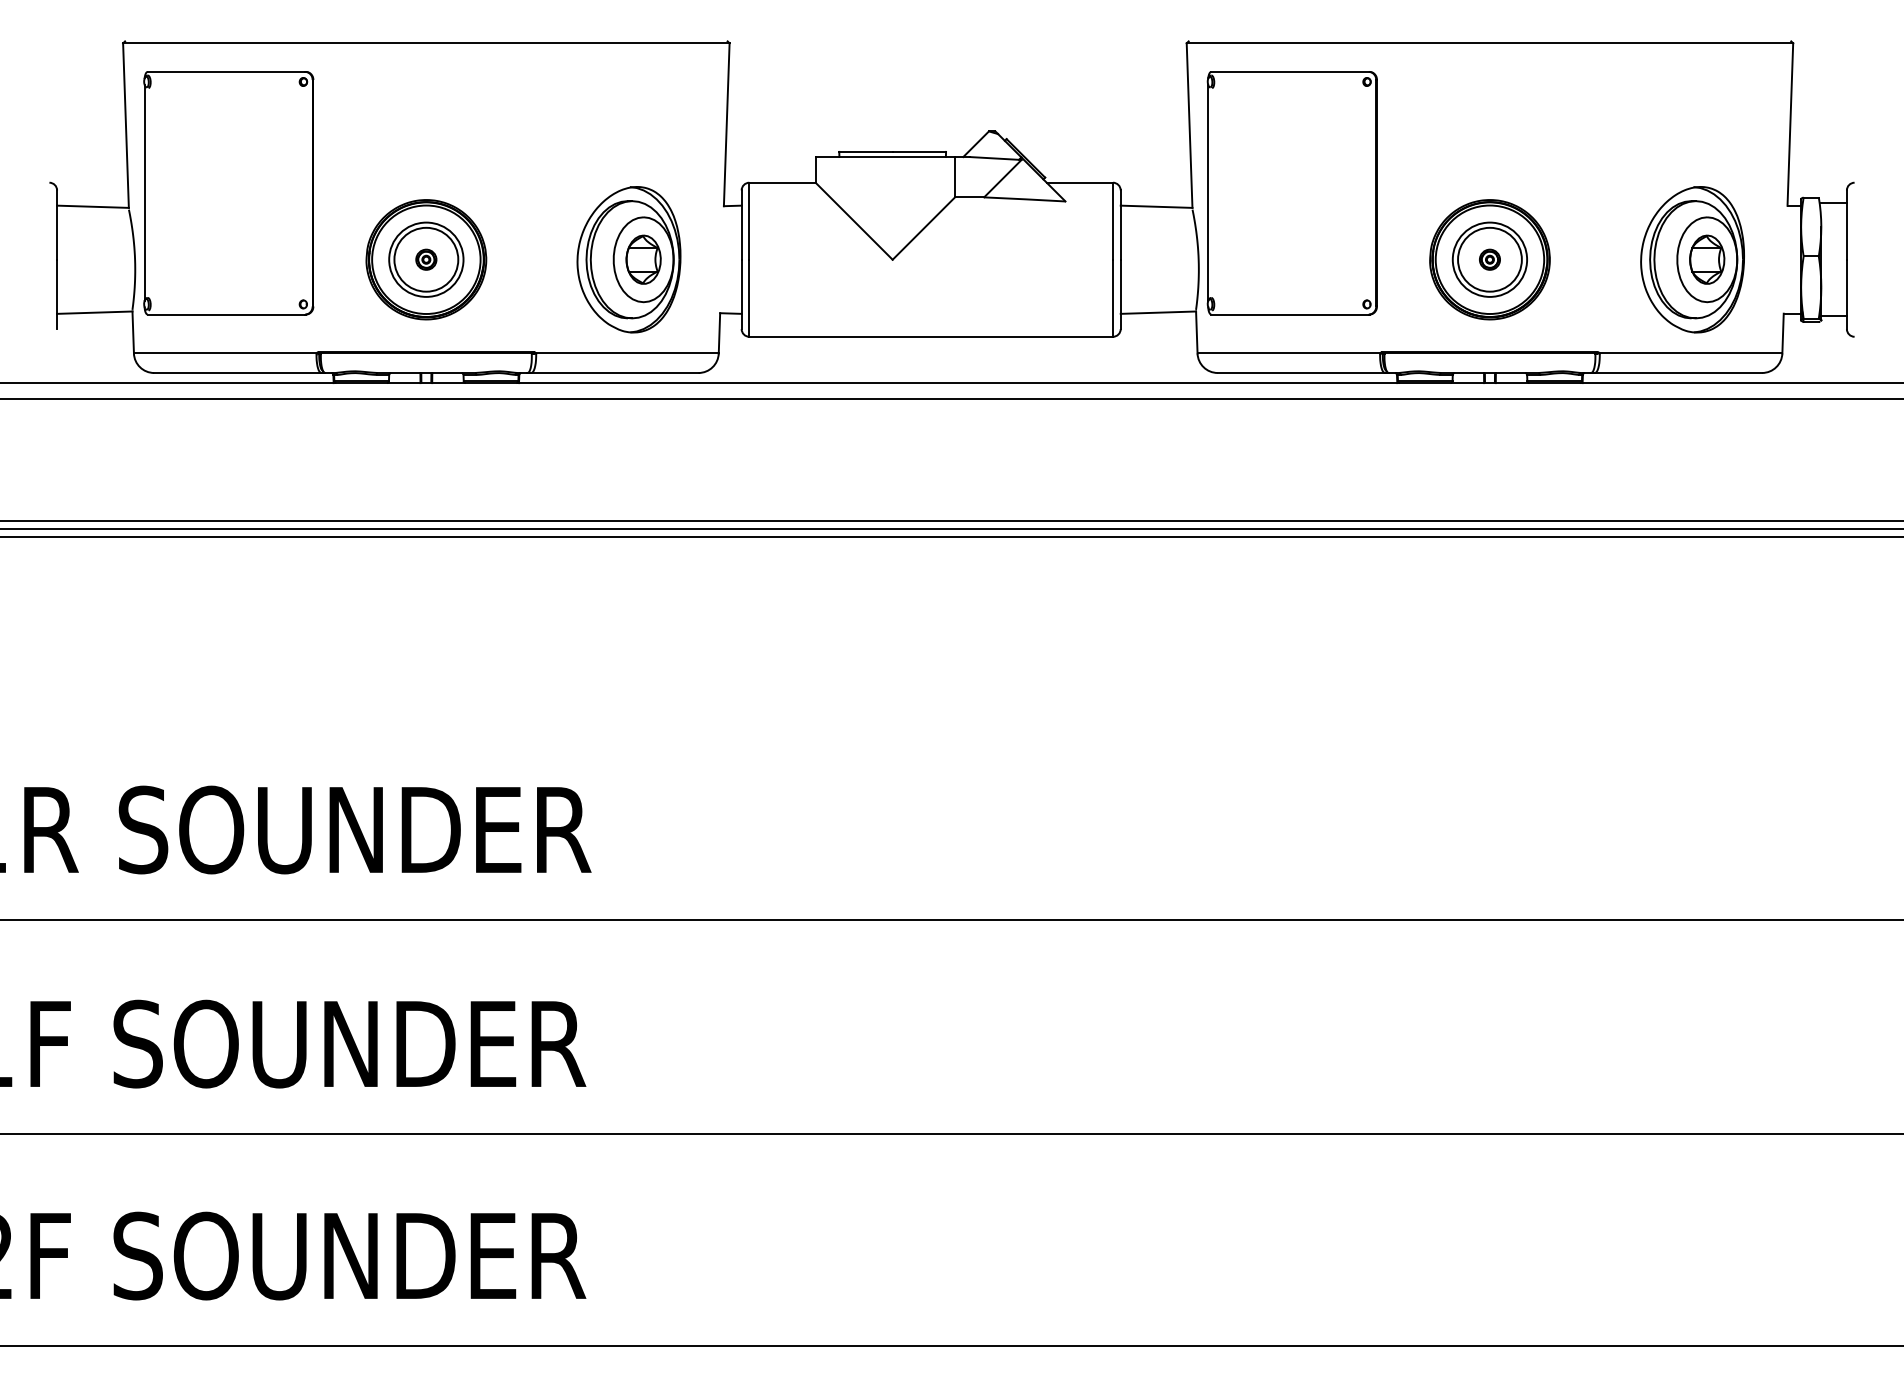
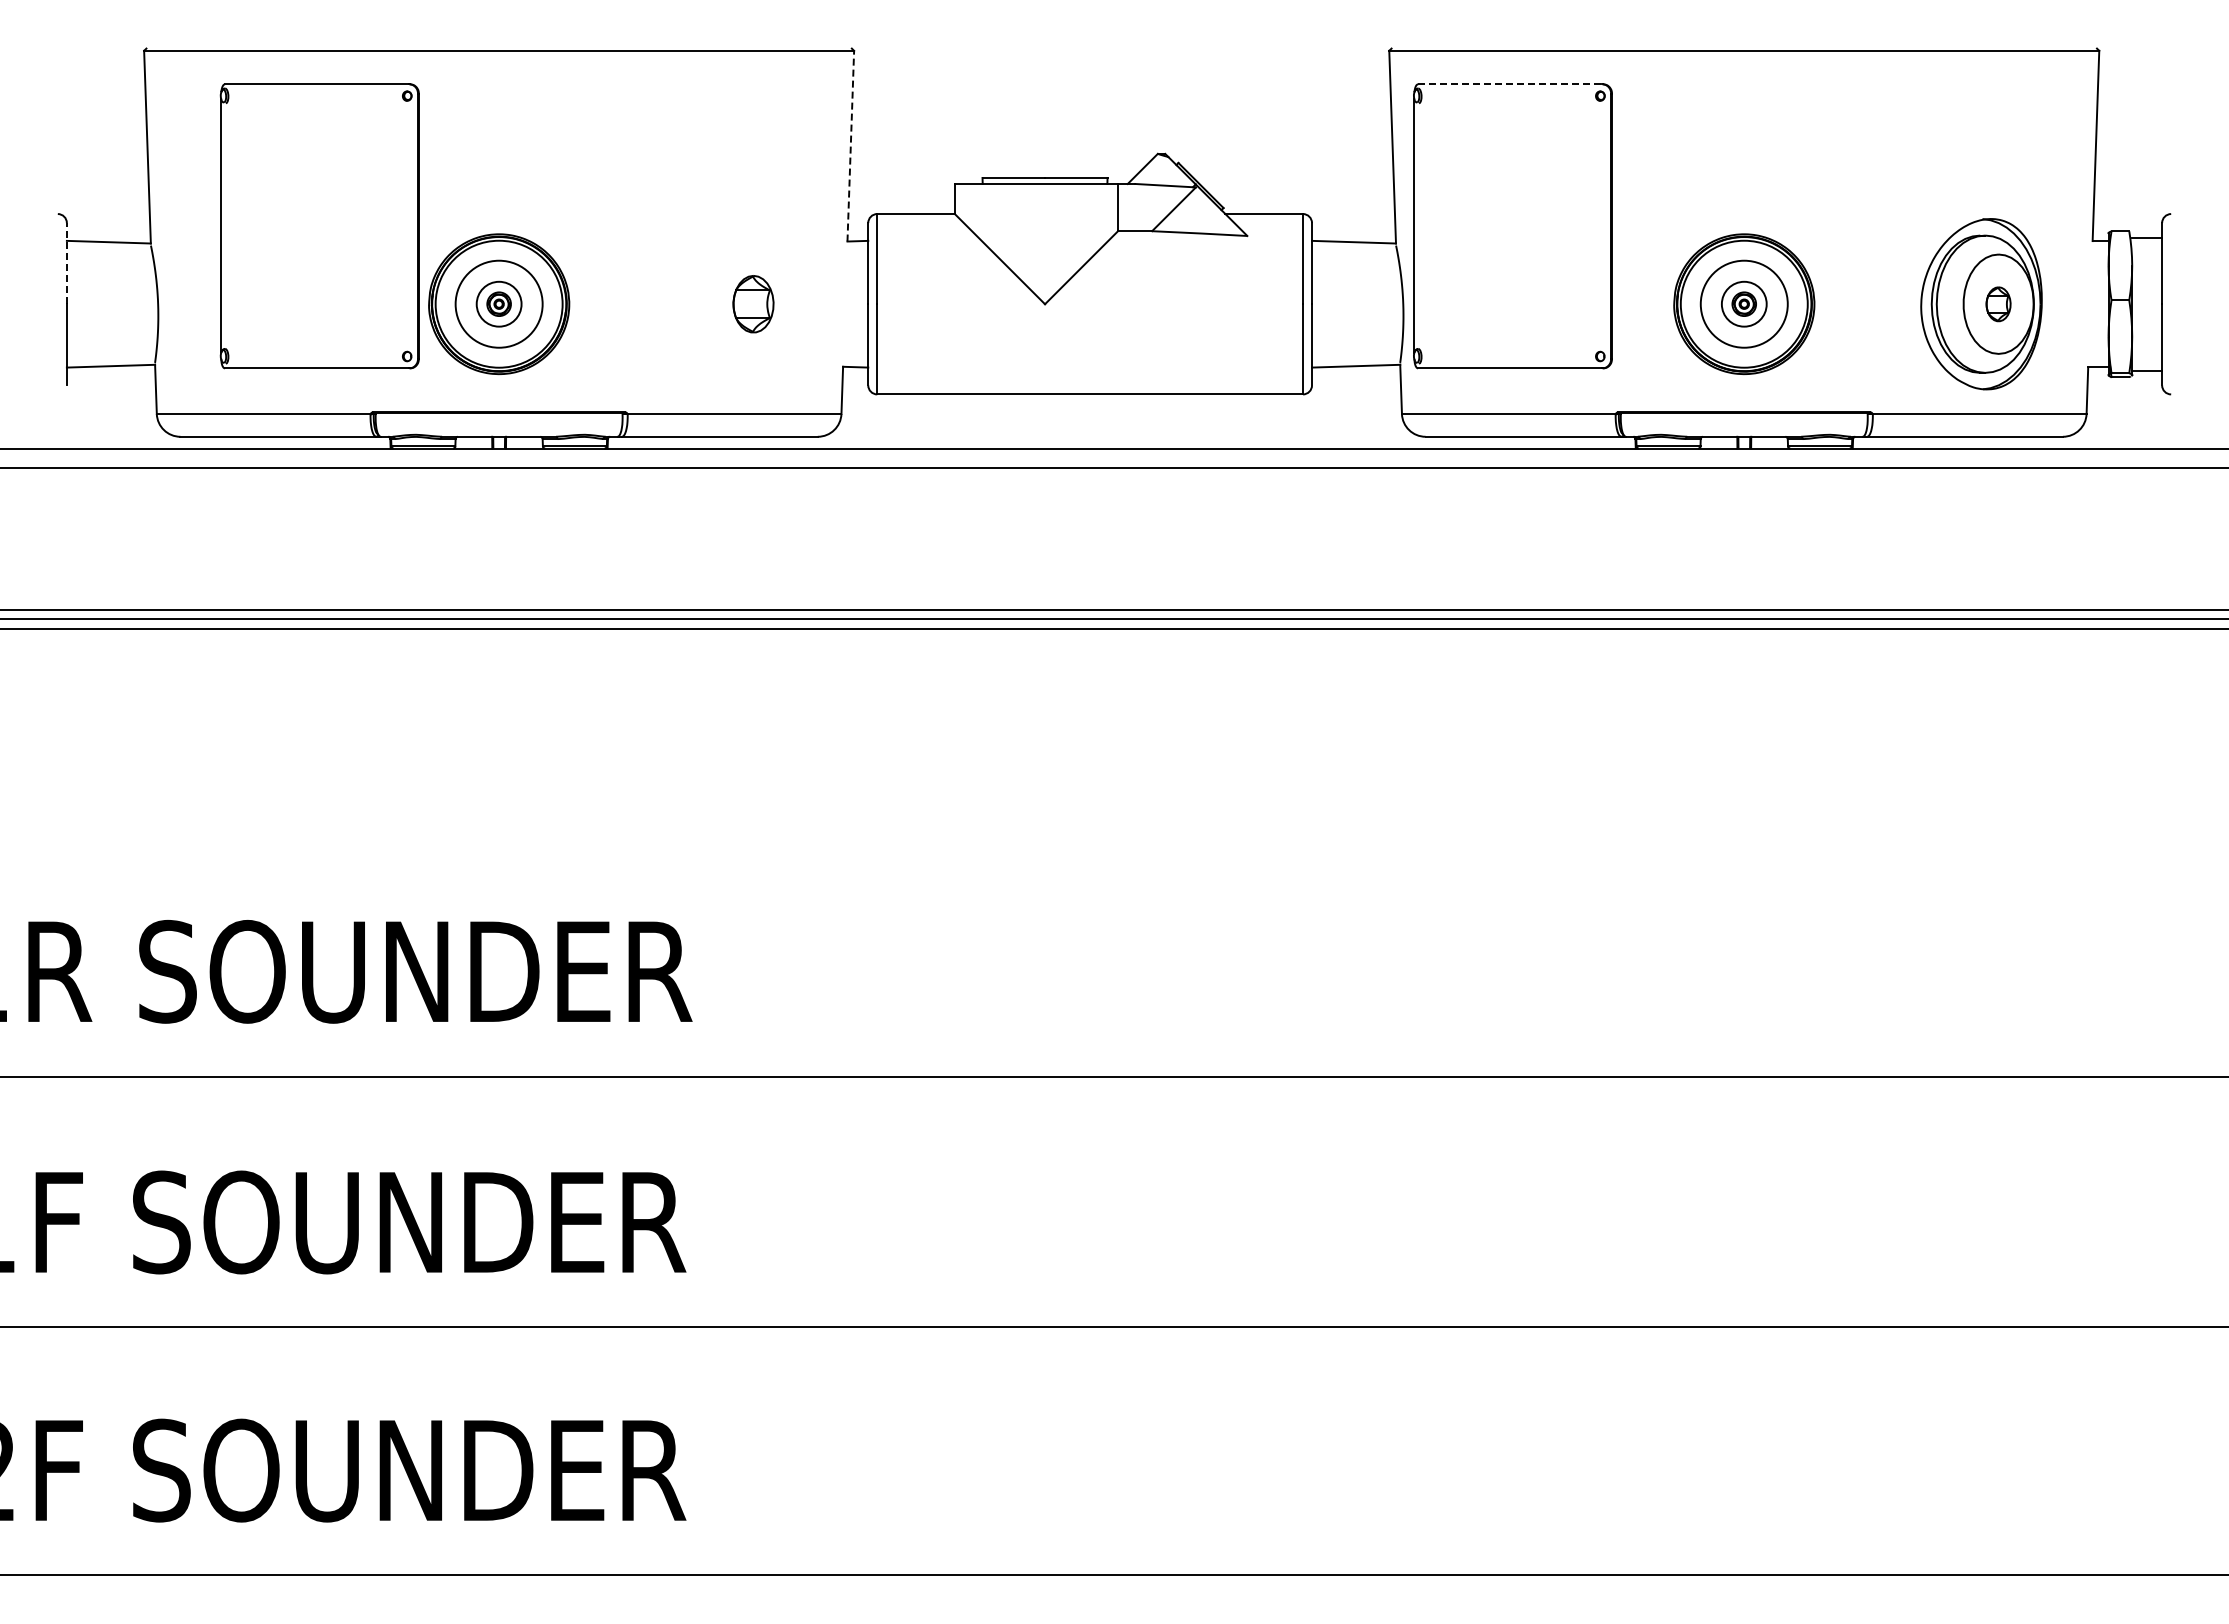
line: (1290, 72) -> (1510, 84), solid -> dashed
line: (726, 124) -> (850, 145), solid -> dashed
part: (228, 193) -> (319, 226), moved
line: (56, 224) -> (66, 263), solid -> dashed
circle: (425, 259) -> (498, 303), size x0.6
part: (629, 259) -> (736, 304), removed
circle: (1489, 259) -> (1743, 303), size x0.6
part: (1707, 259) -> (1998, 304), size x0.6

